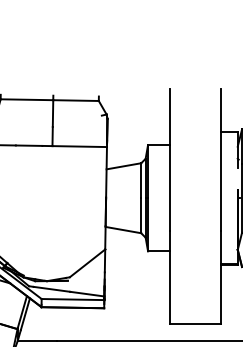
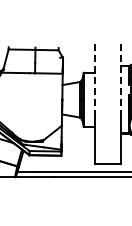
line: (169, 160) -> (94, 80), solid -> dashed
line: (220, 160) -> (120, 80), solid -> dashed

